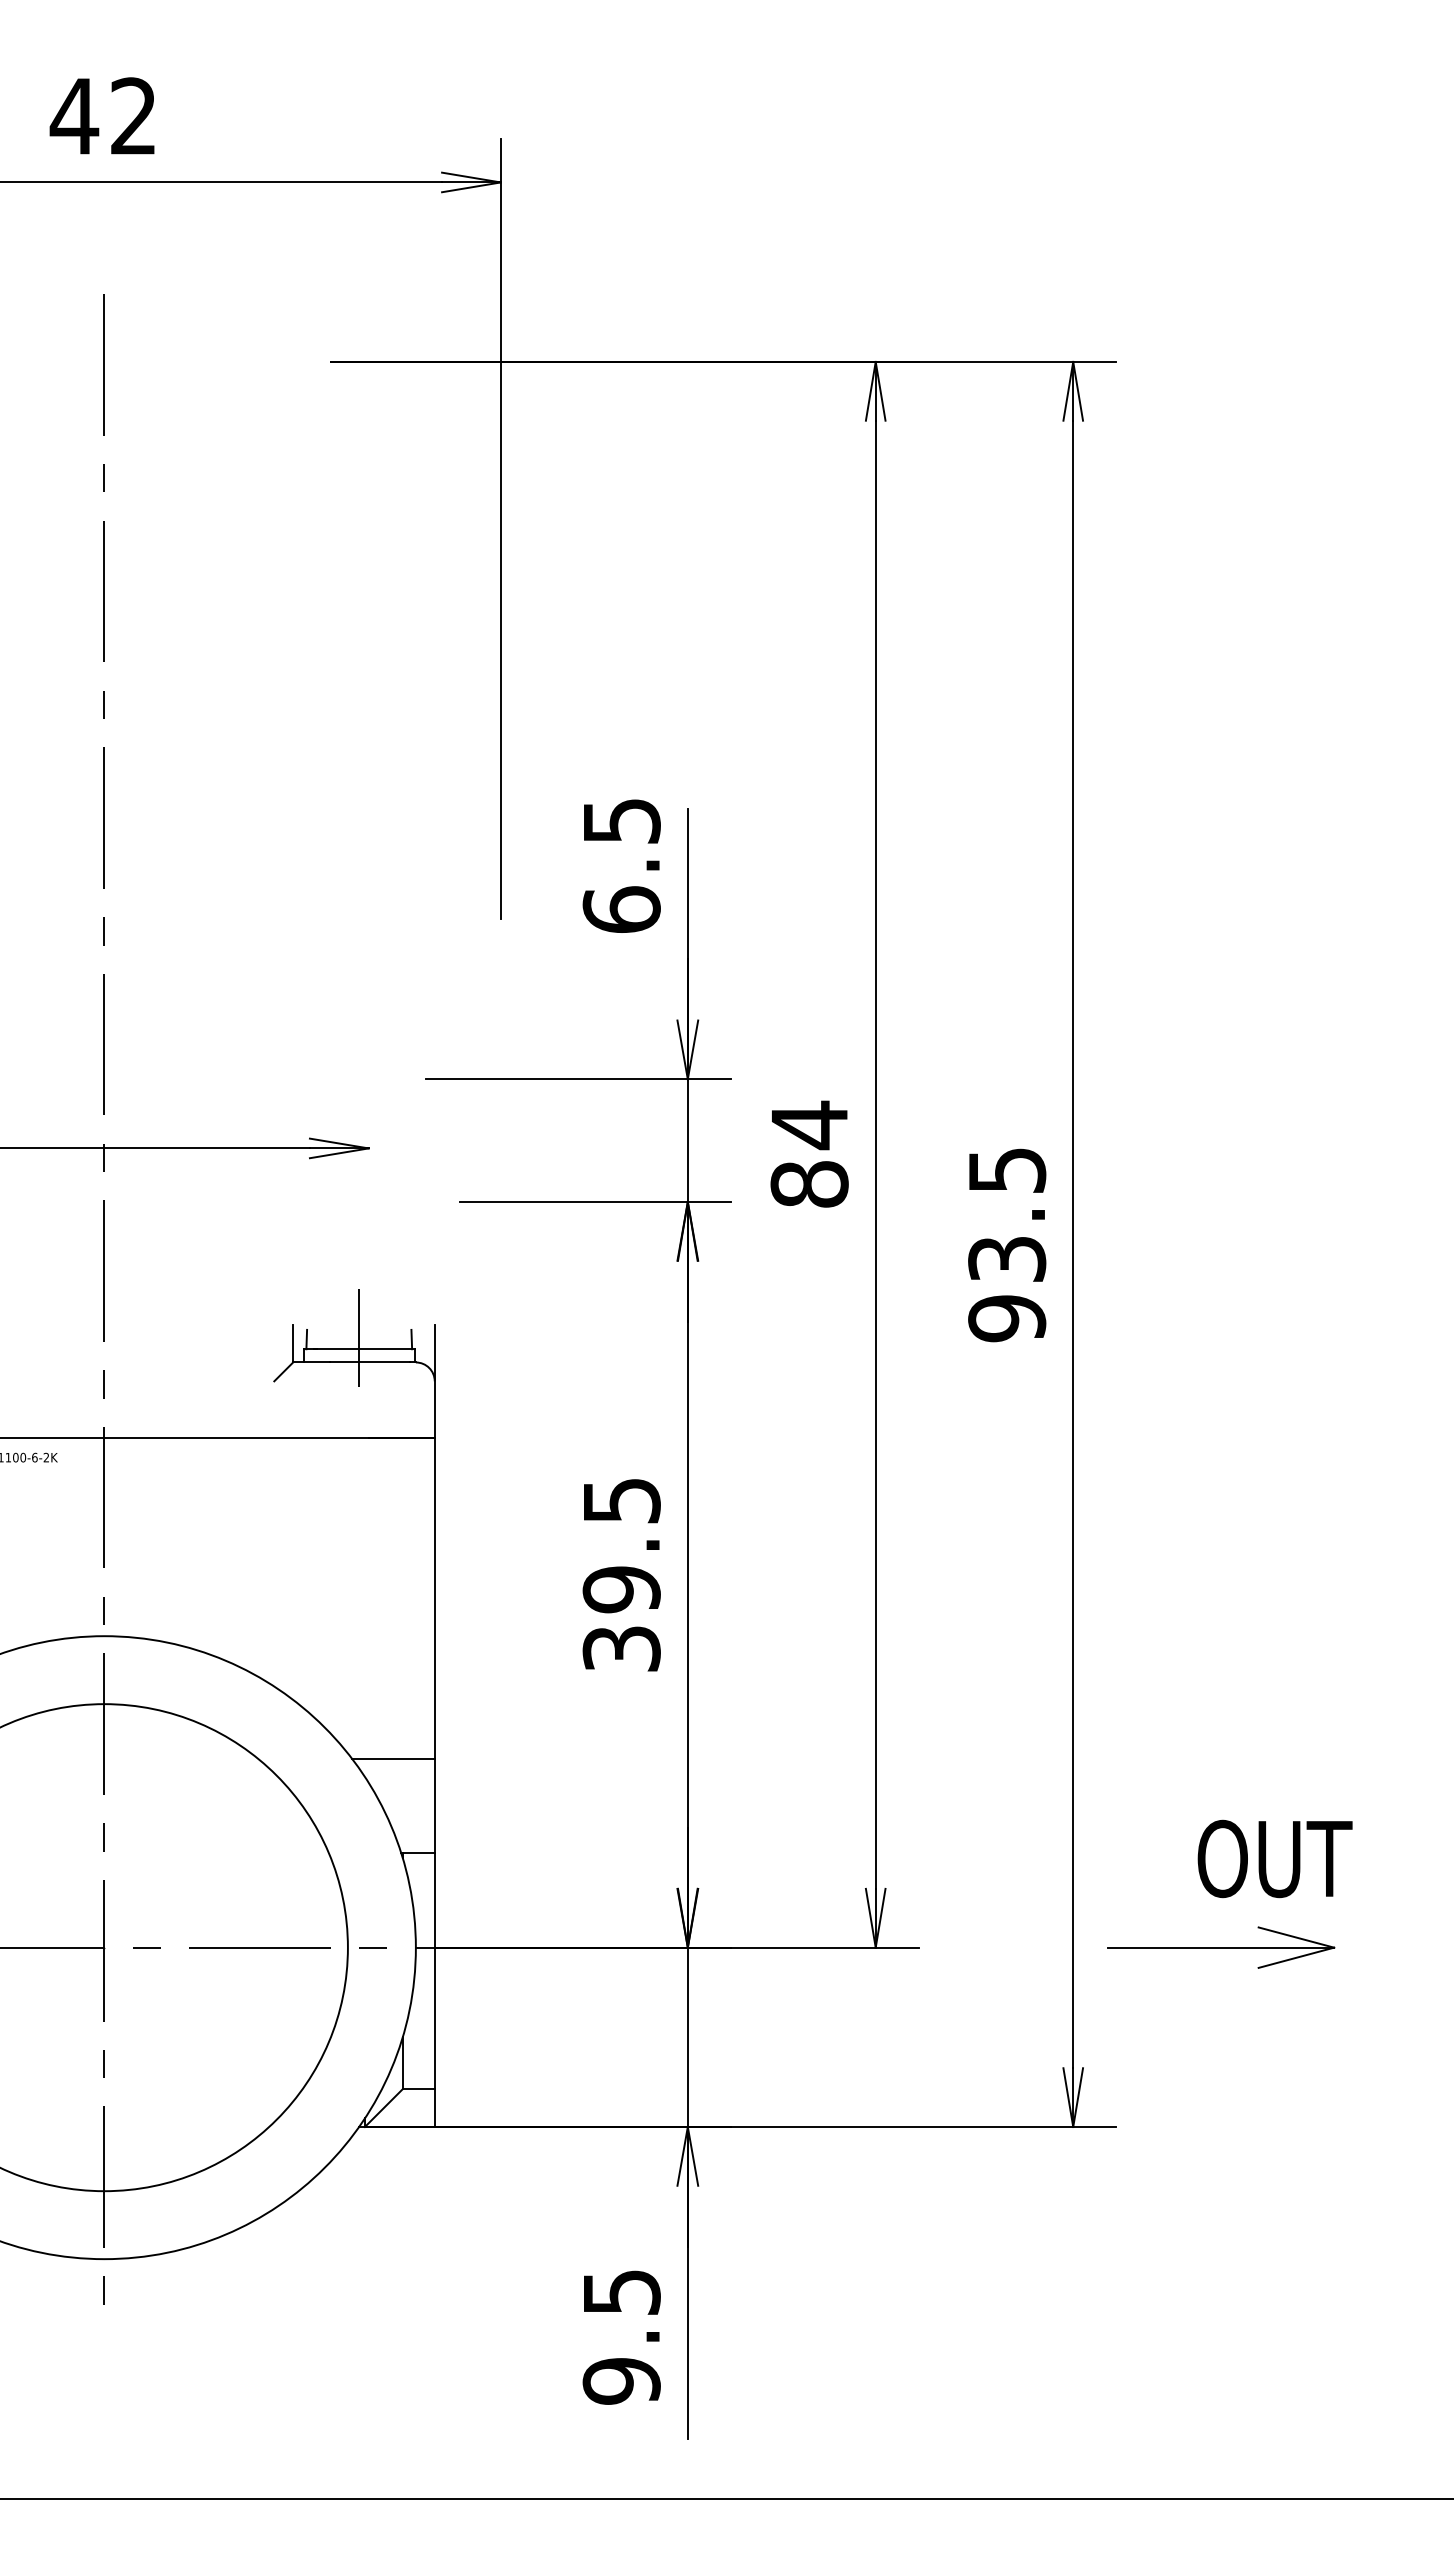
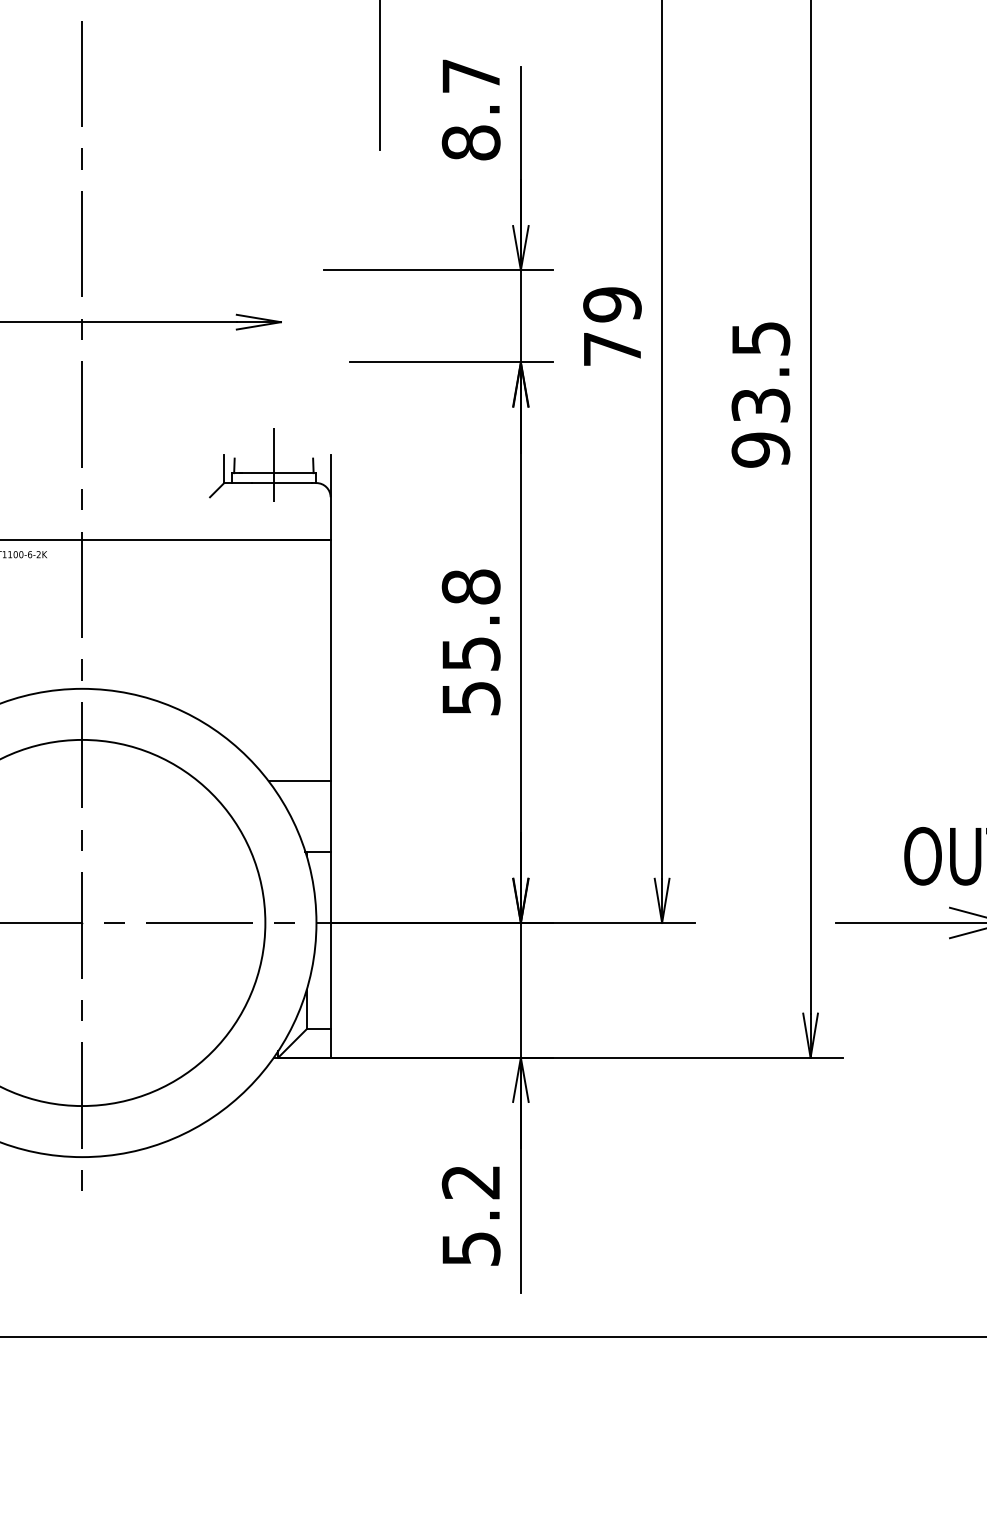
text: (621, 866) -> (471, 110), 6.5 -> 8.7
text: (809, 1153) -> (612, 326), 84 -> 79
text: (621, 1574) -> (471, 642), 39.5 -> 55.8
text: (621, 2337) -> (471, 1216), 9.5 -> 5.2

